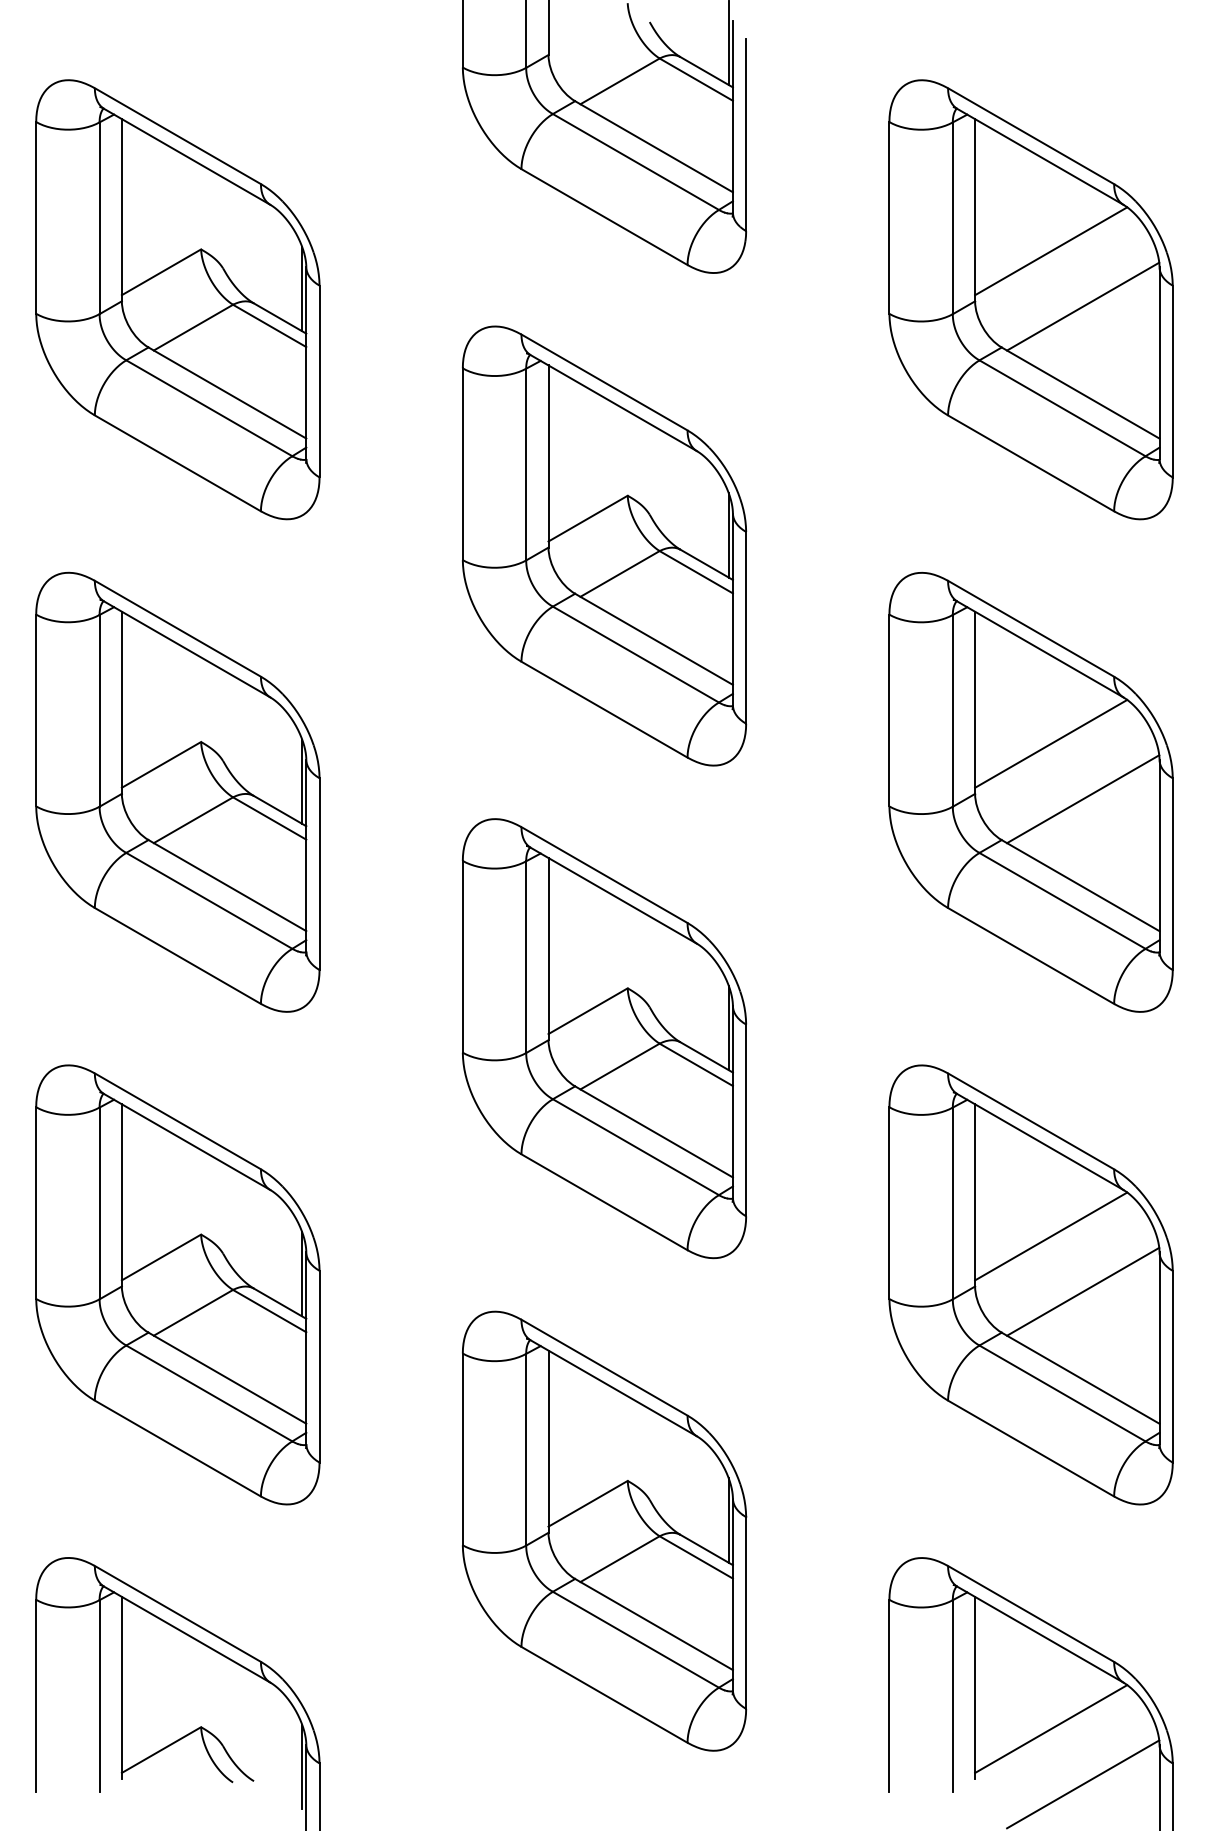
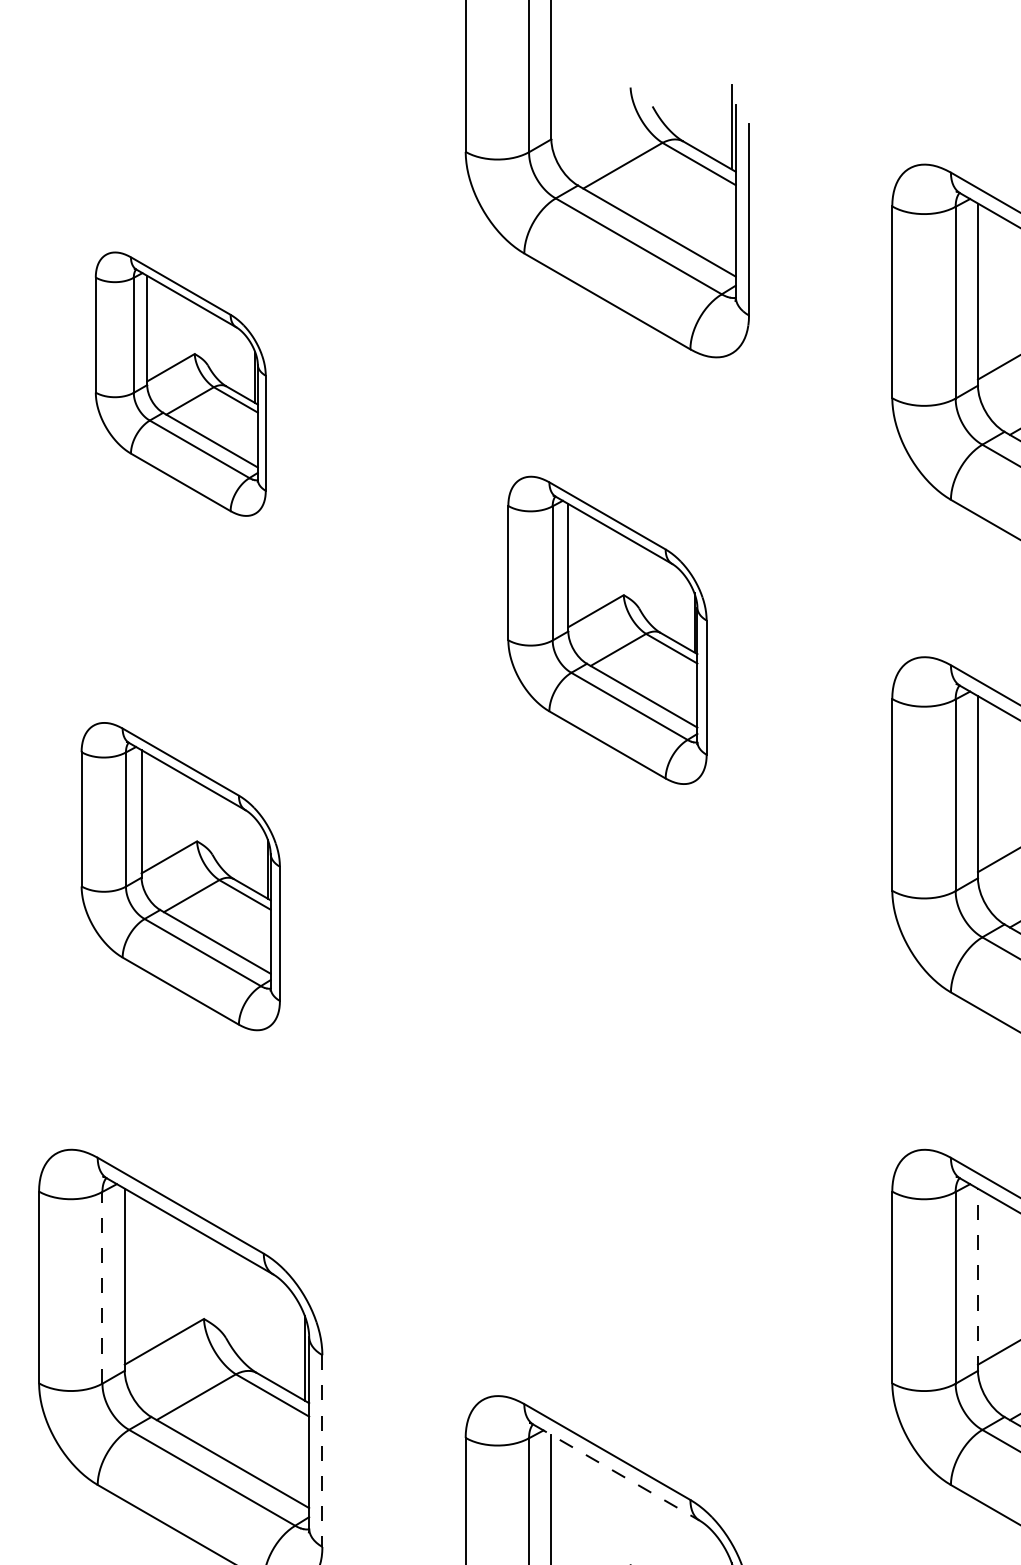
part: (177, 299) -> (180, 383), size x0.6
part: (604, 545) -> (607, 629), size x0.7
part: (177, 791) -> (180, 875), size x0.7
part: (604, 1038) -> (607, 1122), removed
line: (975, 1194) -> (978, 1278), solid -> dashed
line: (99, 1203) -> (102, 1287), solid -> dashed
line: (319, 1366) -> (322, 1450), solid -> dashed
line: (613, 1388) -> (616, 1472), solid -> dashed

